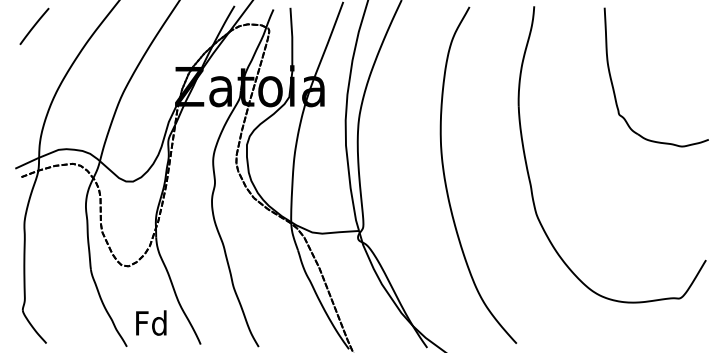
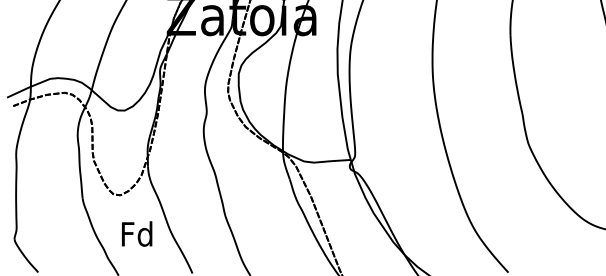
text: (151, 322) -> (137, 233), moved

